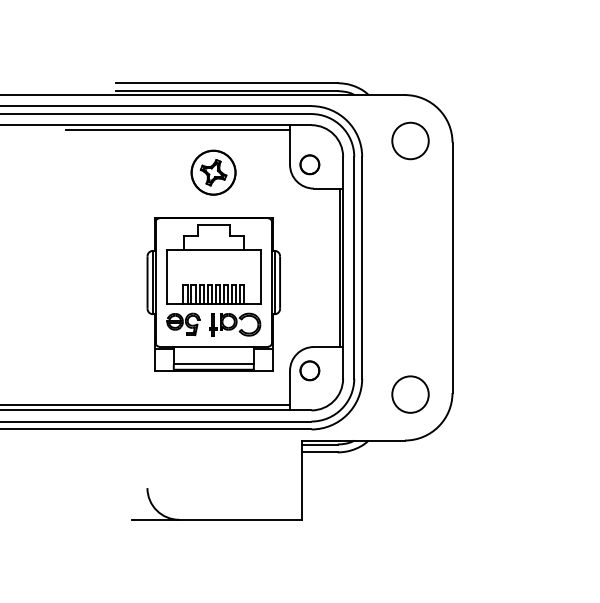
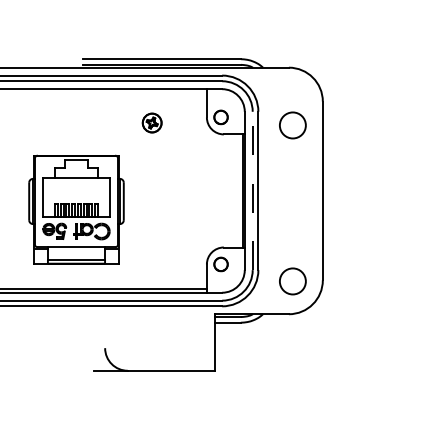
line: (177, 129) -> (126, 92), removed
circle: (410, 141) -> (292, 125), moved
part: (212, 171) -> (151, 122), size x0.6
line: (353, 267) -> (252, 190), solid -> dashed
part: (213, 293) -> (76, 209), moved

